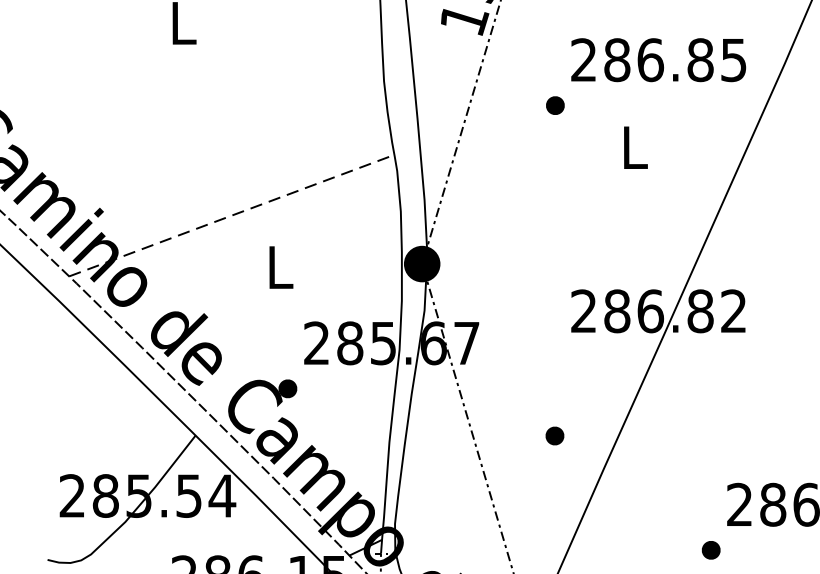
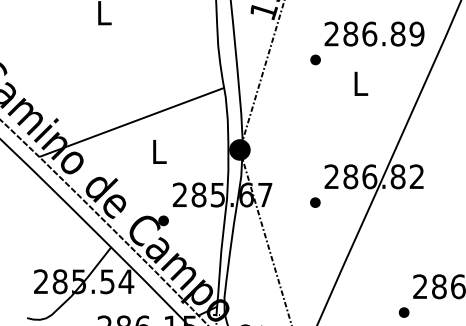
text: (732, 59) -> (416, 33), 286.85 -> 286.89
line: (231, 215) -> (131, 122), dashed -> solid
part: (555, 435) -> (315, 202), moved

